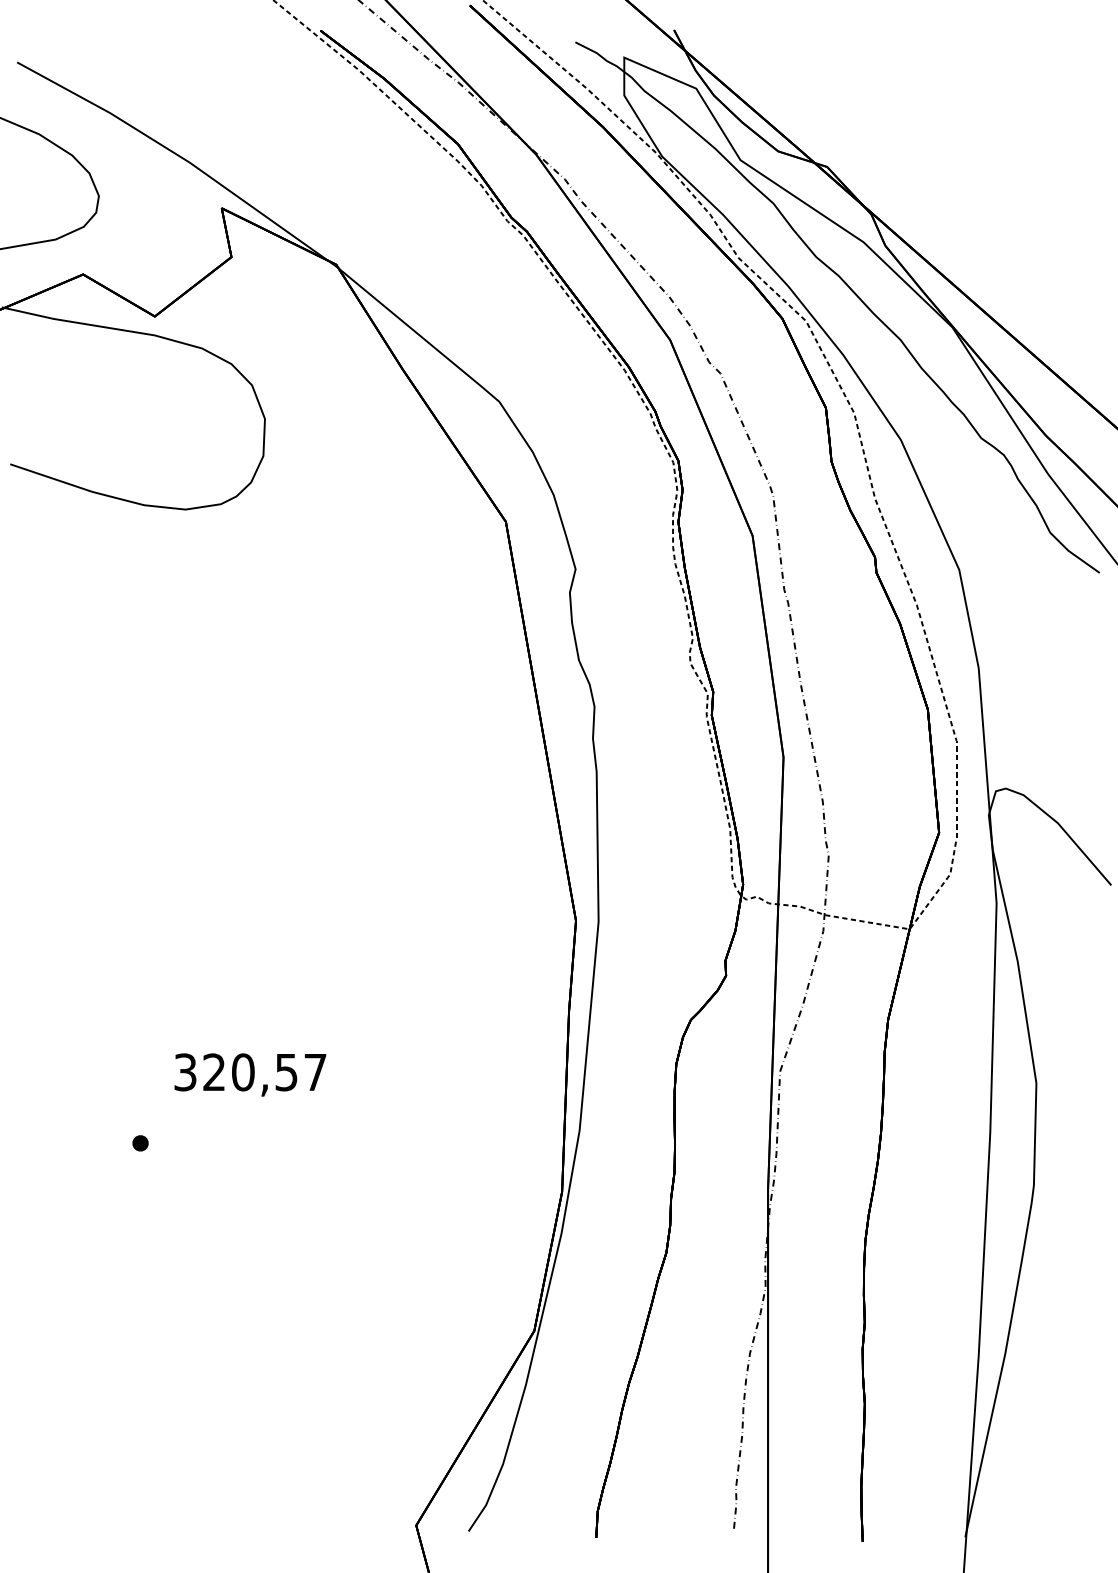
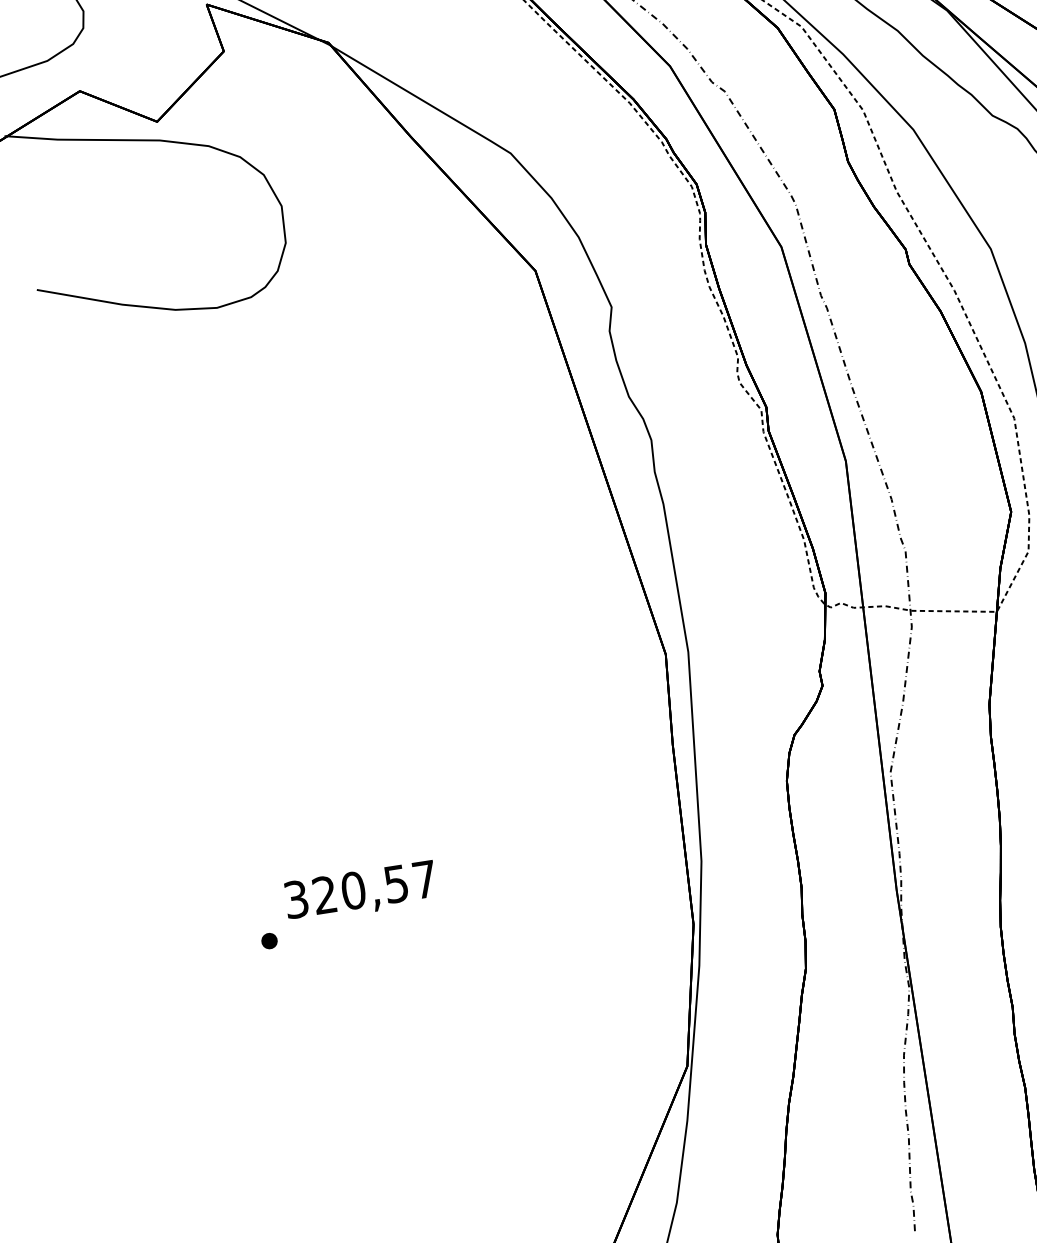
text: (250, 1074) -> (360, 891), moved

